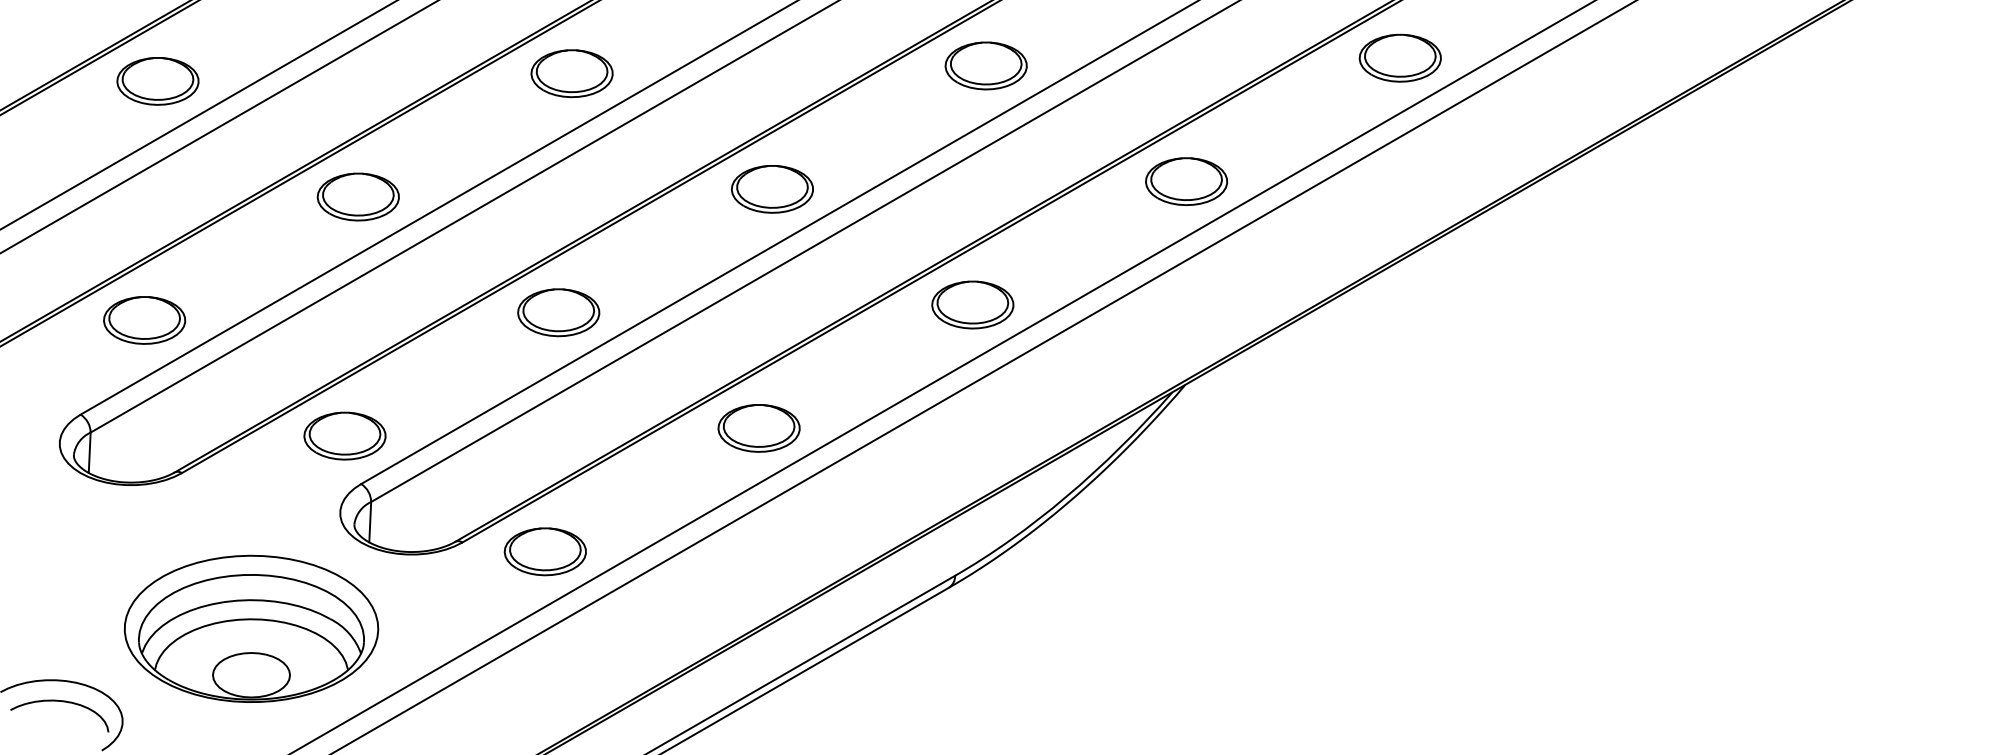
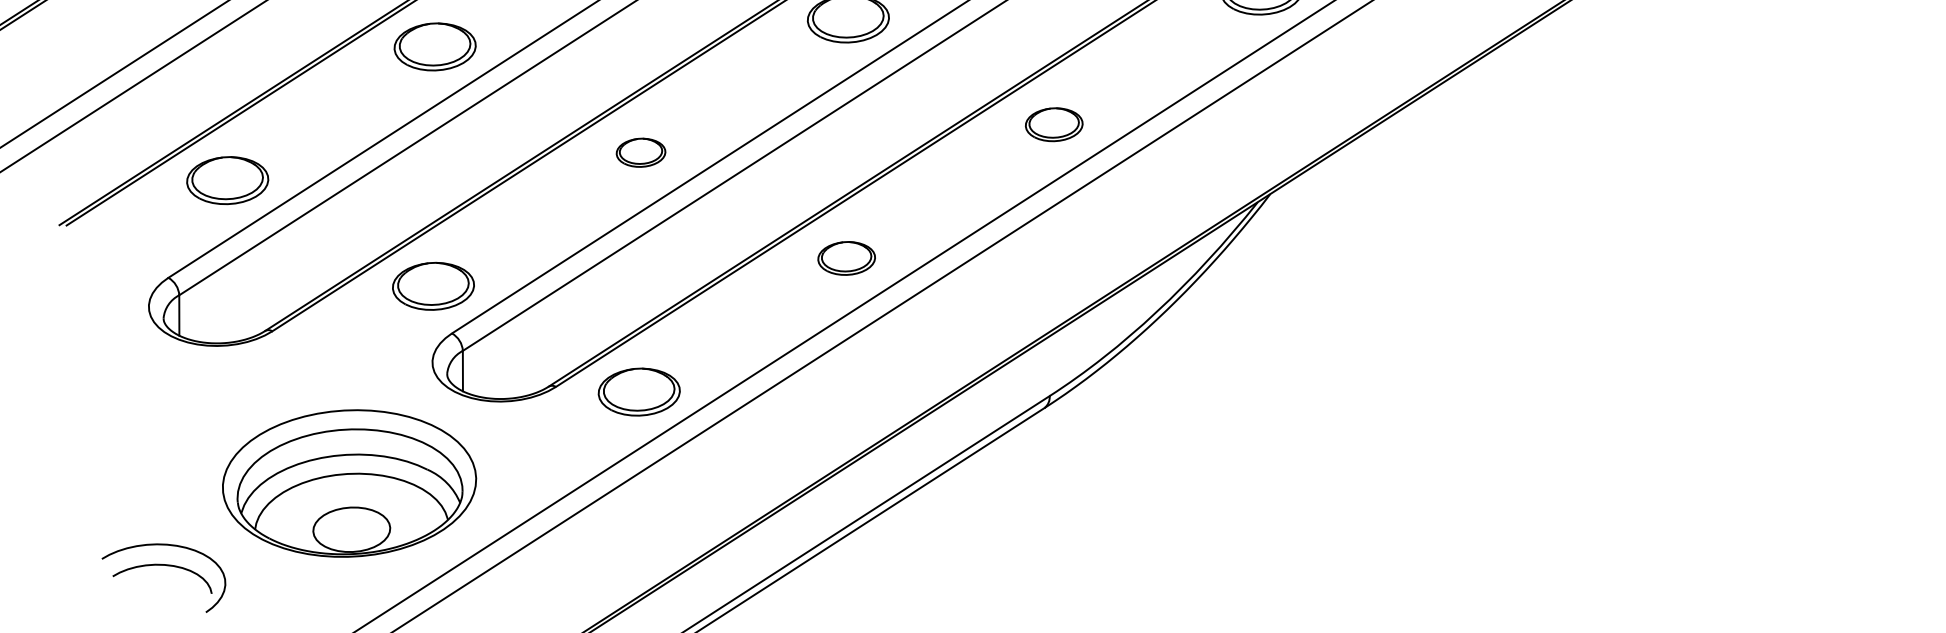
part: (972, 304) -> (1053, 124), size x0.7
part: (558, 312) -> (640, 152), size x0.6
part: (758, 428) -> (846, 258), size x0.7

